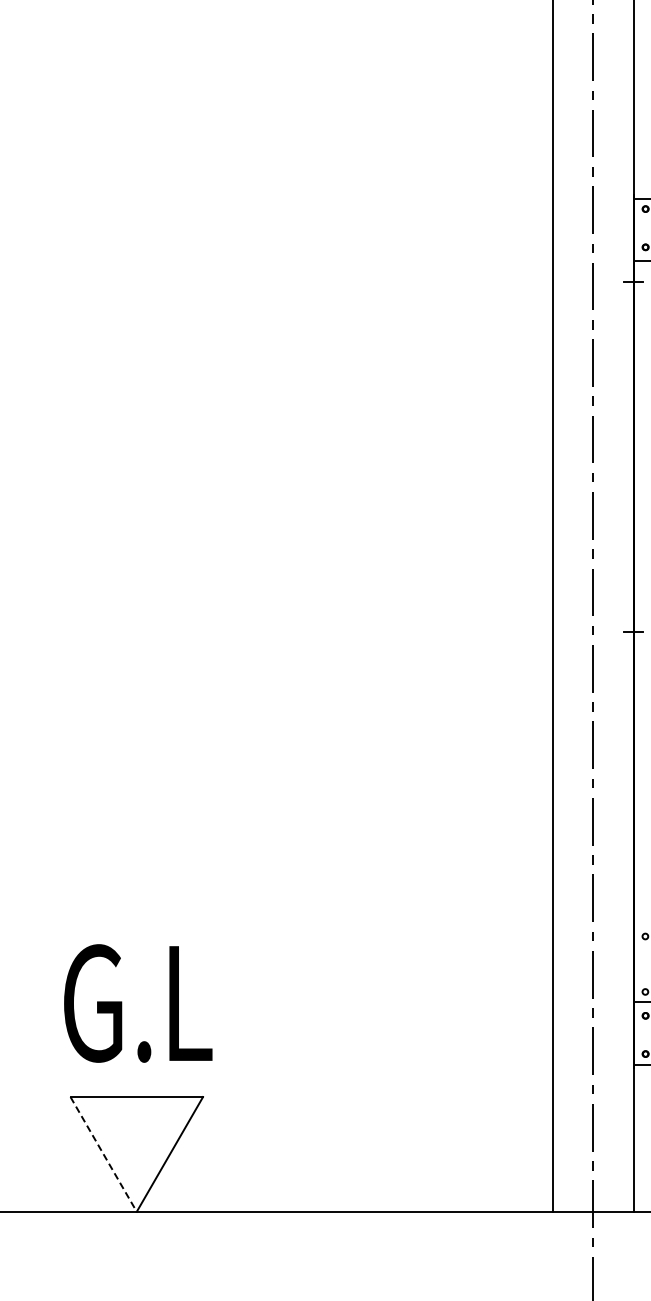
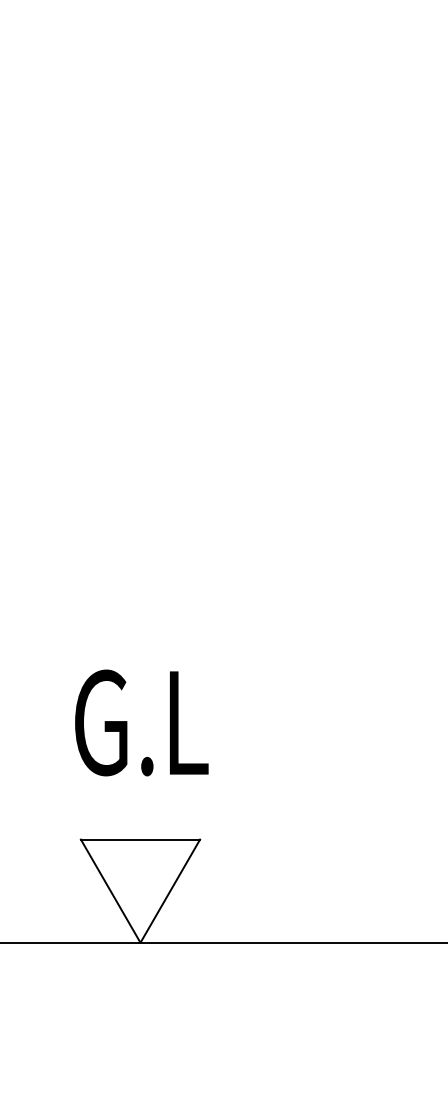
text: (138, 1003) -> (142, 722), moved
line: (103, 1154) -> (110, 891), dashed -> solid

